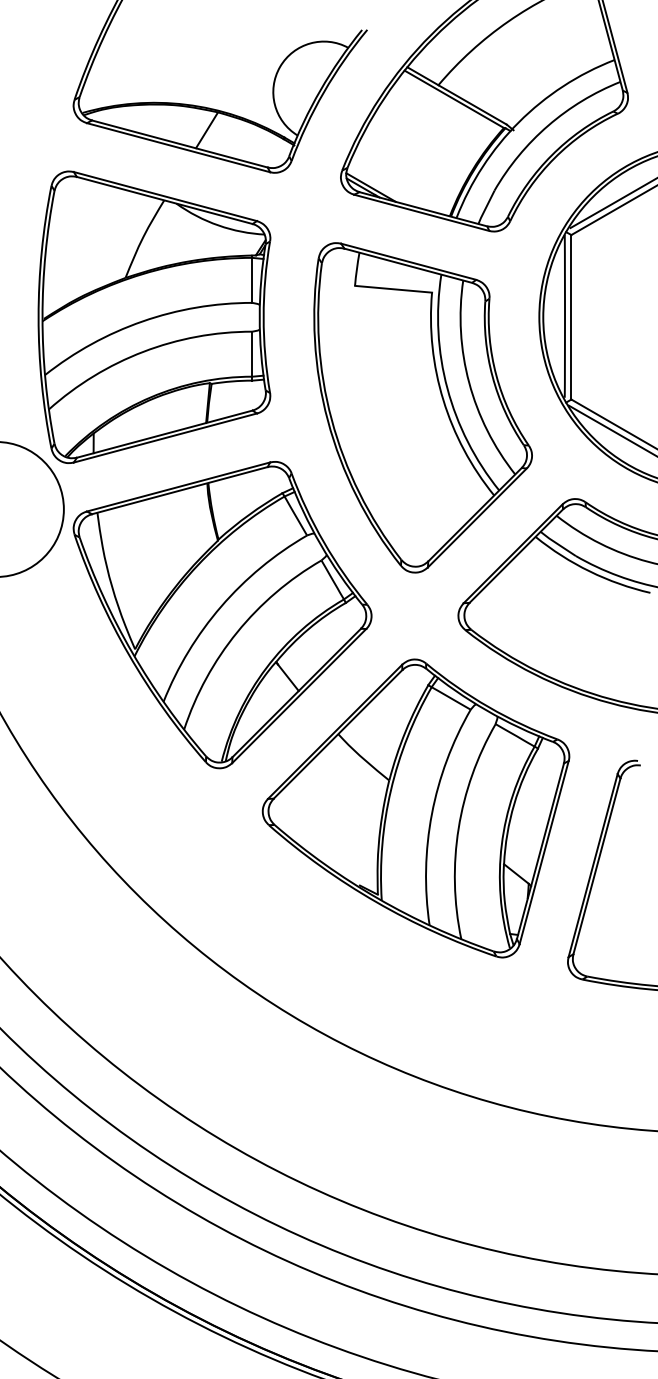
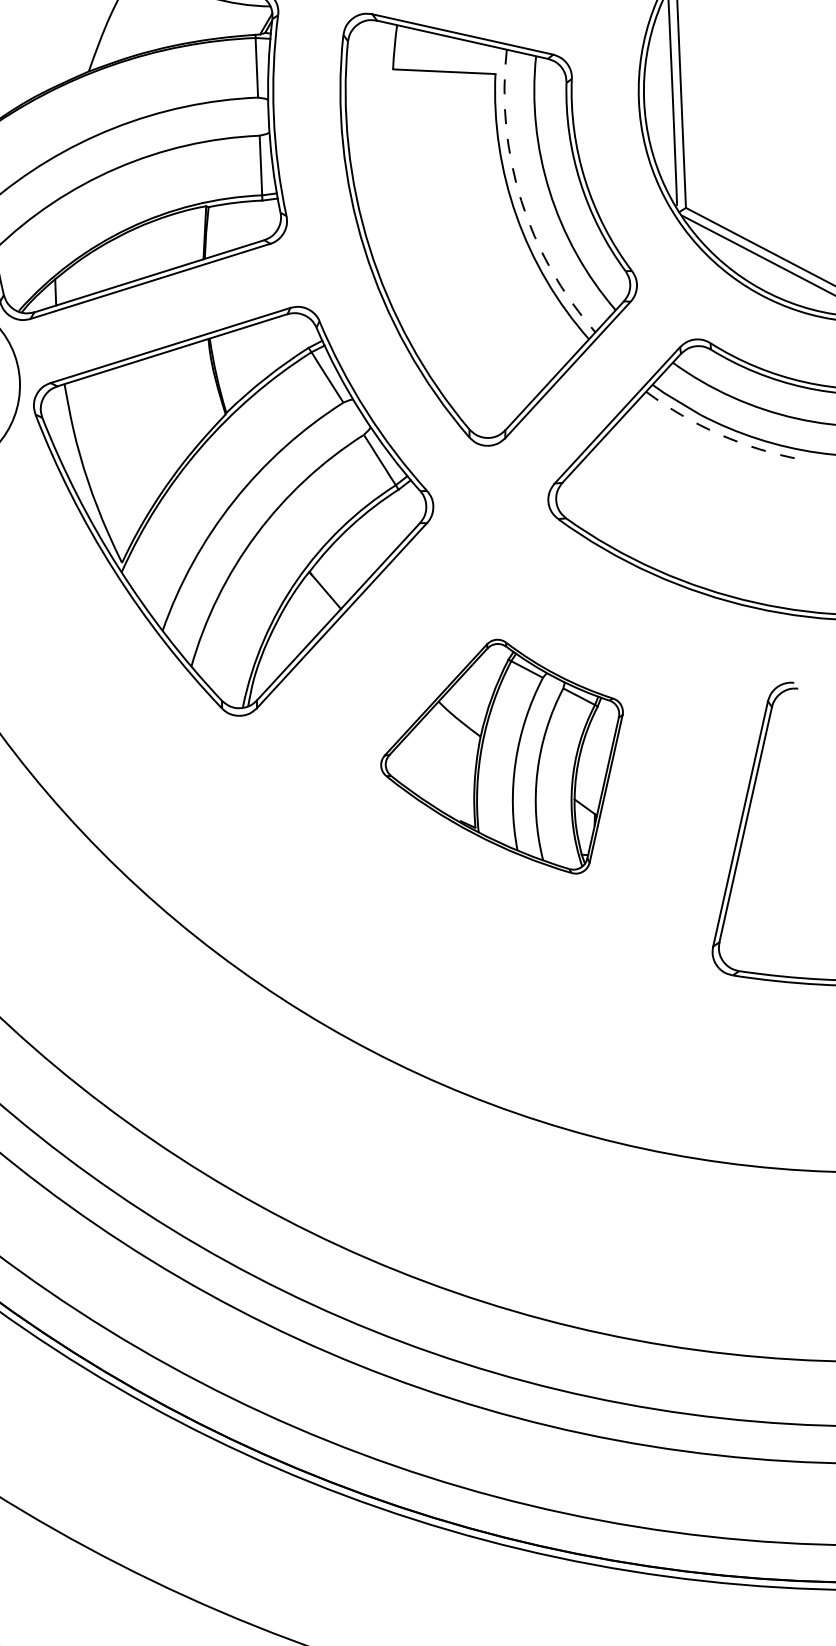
arc: (447, 388) -> (521, 200), solid -> dashed
arc: (589, 571) -> (719, 434), solid -> dashed
part: (415, 808) -> (502, 758), size x0.6

